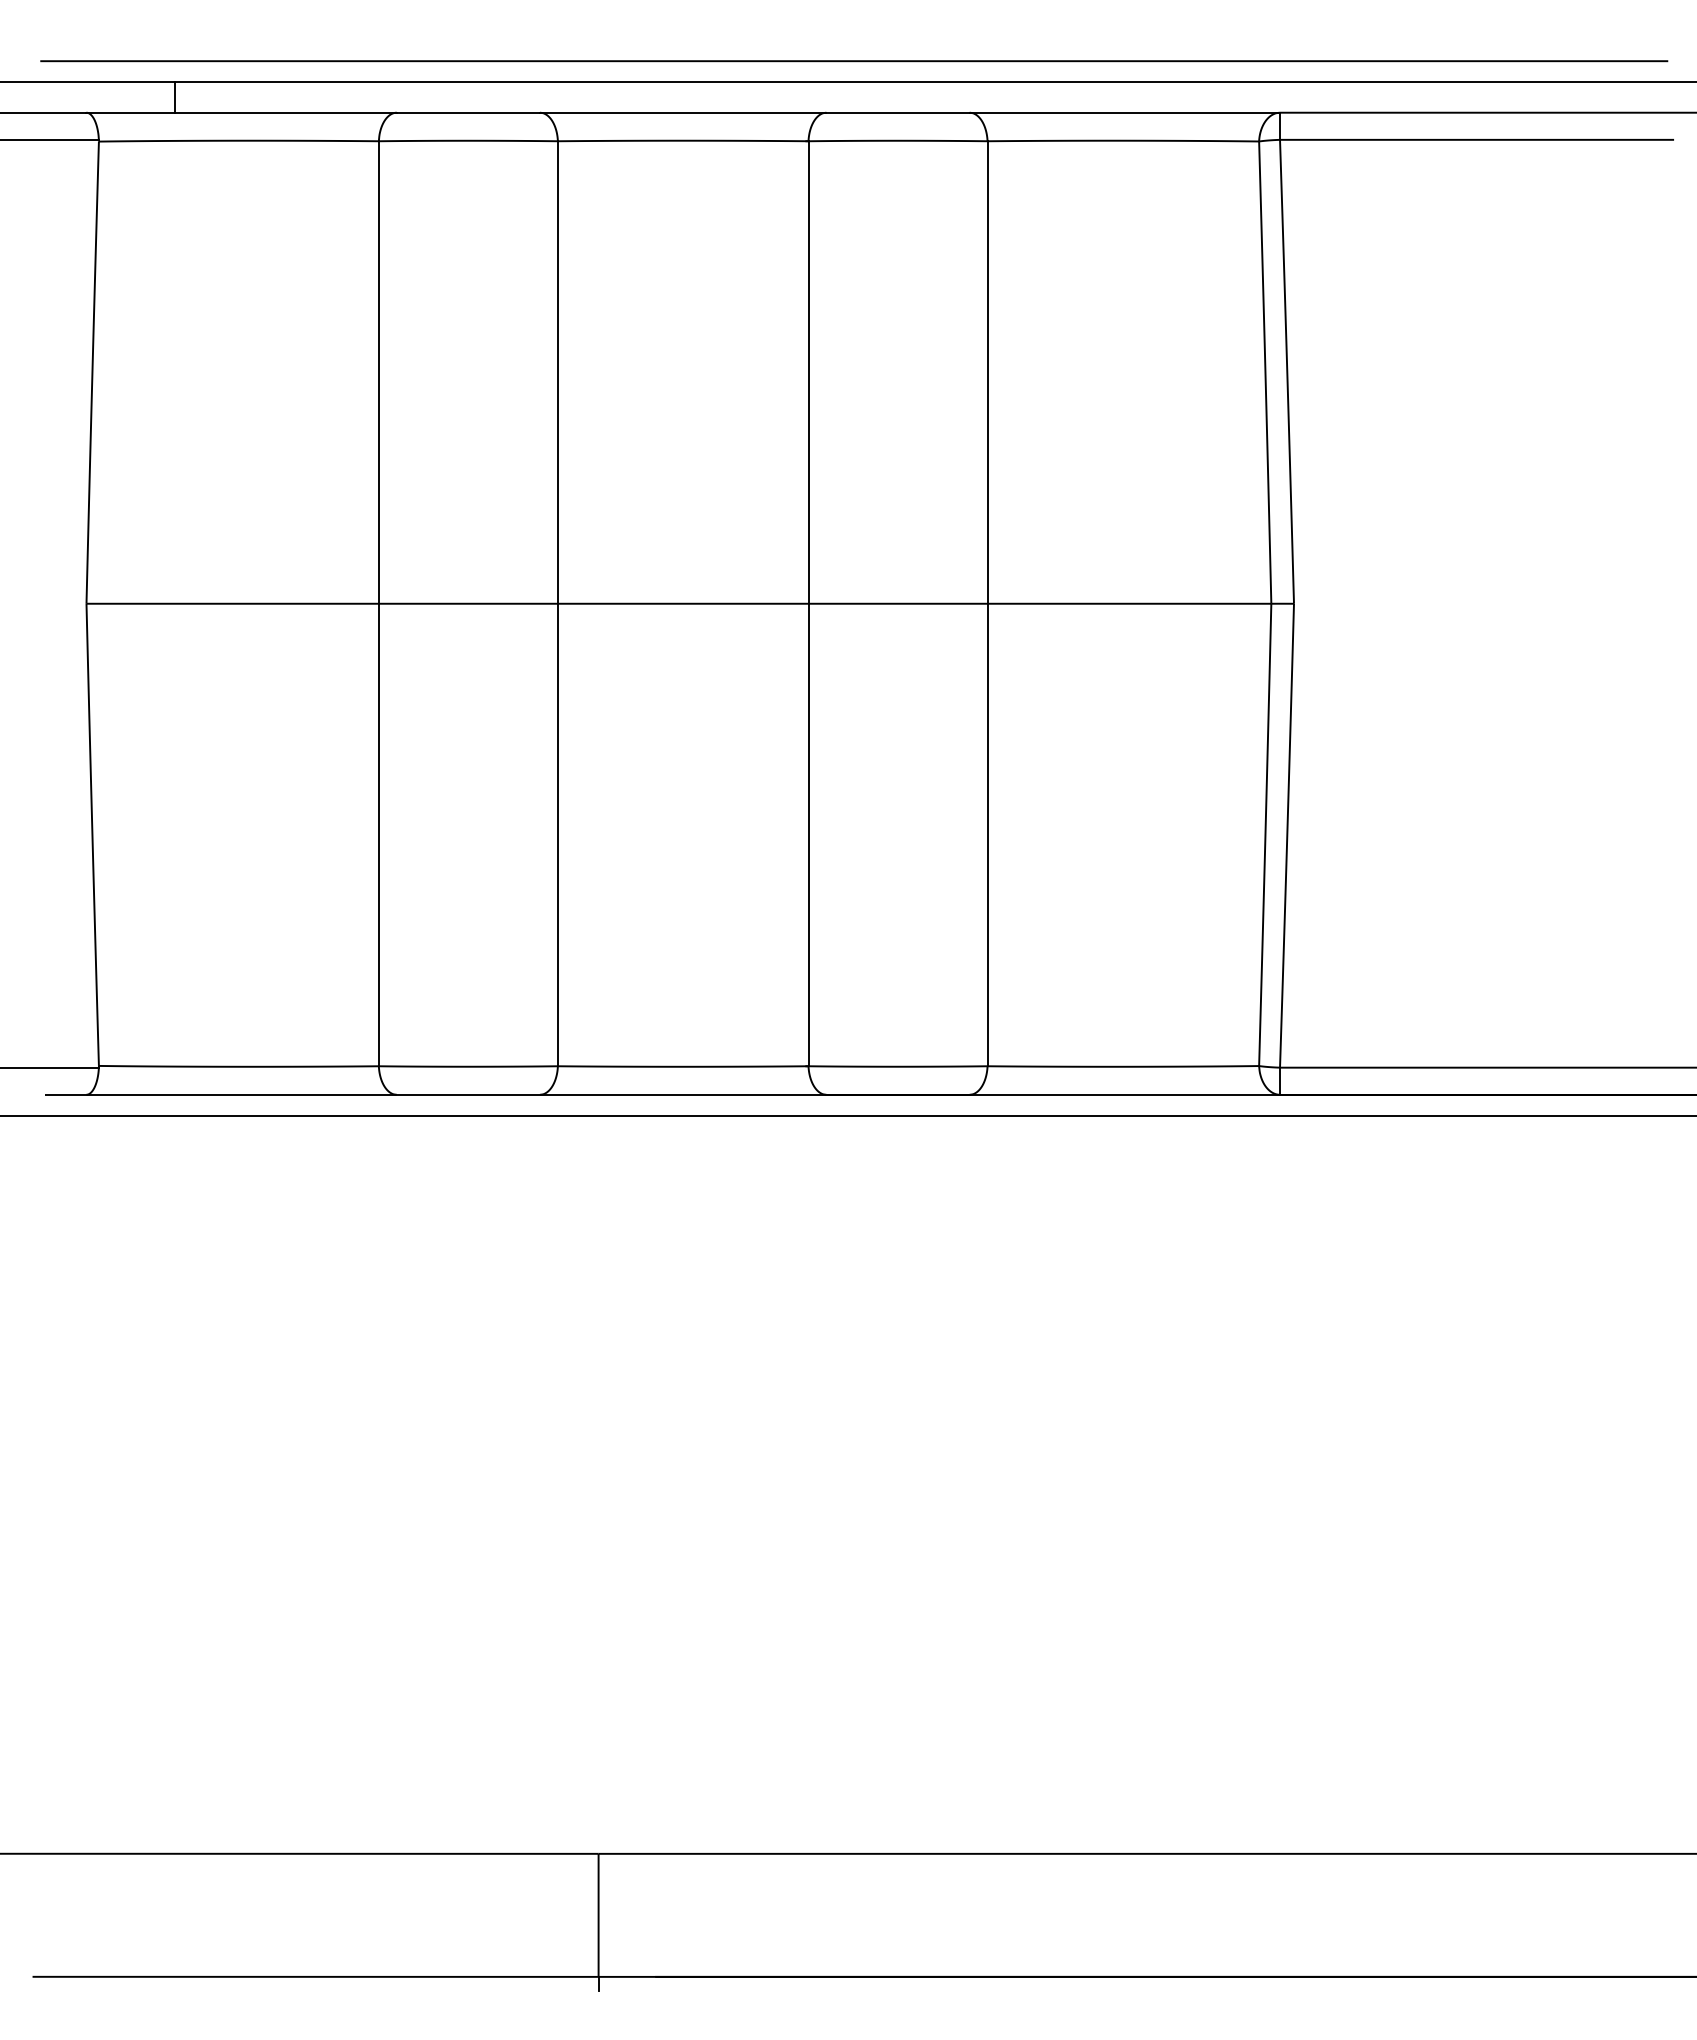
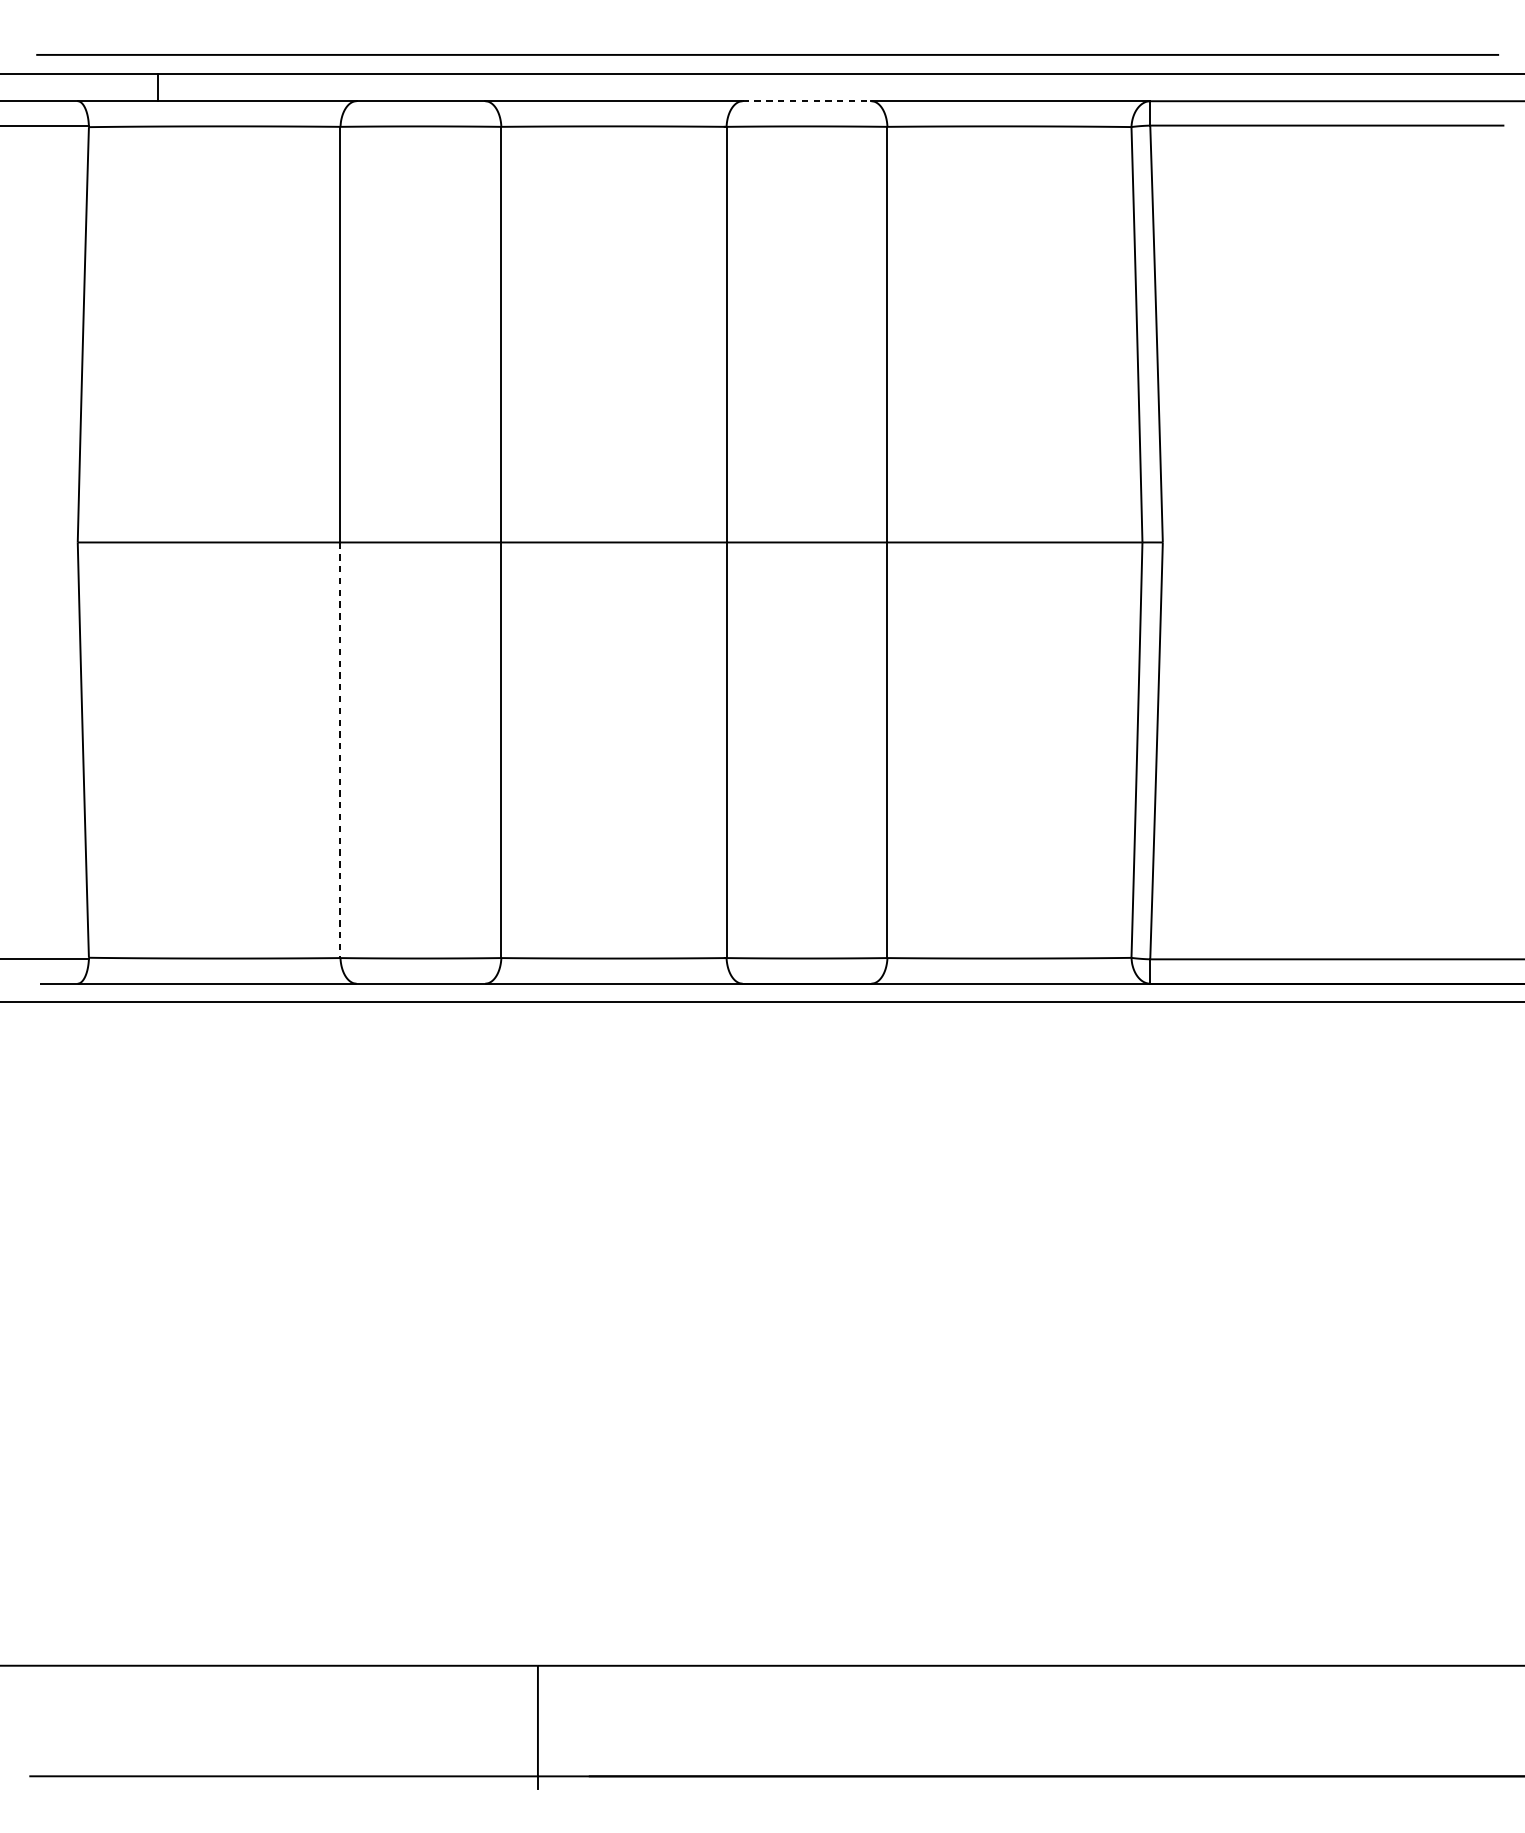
line: (898, 112) -> (807, 101), solid -> dashed
line: (378, 835) -> (340, 750), solid -> dashed

